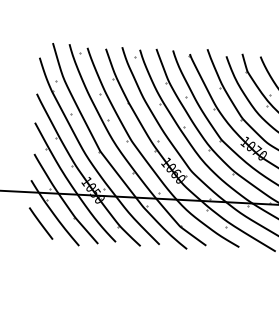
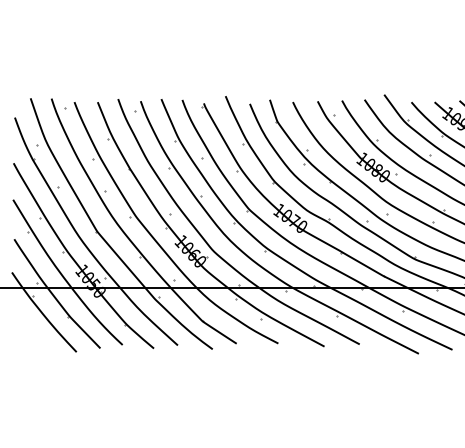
line: (41, 223) -> (27, 326), removed

